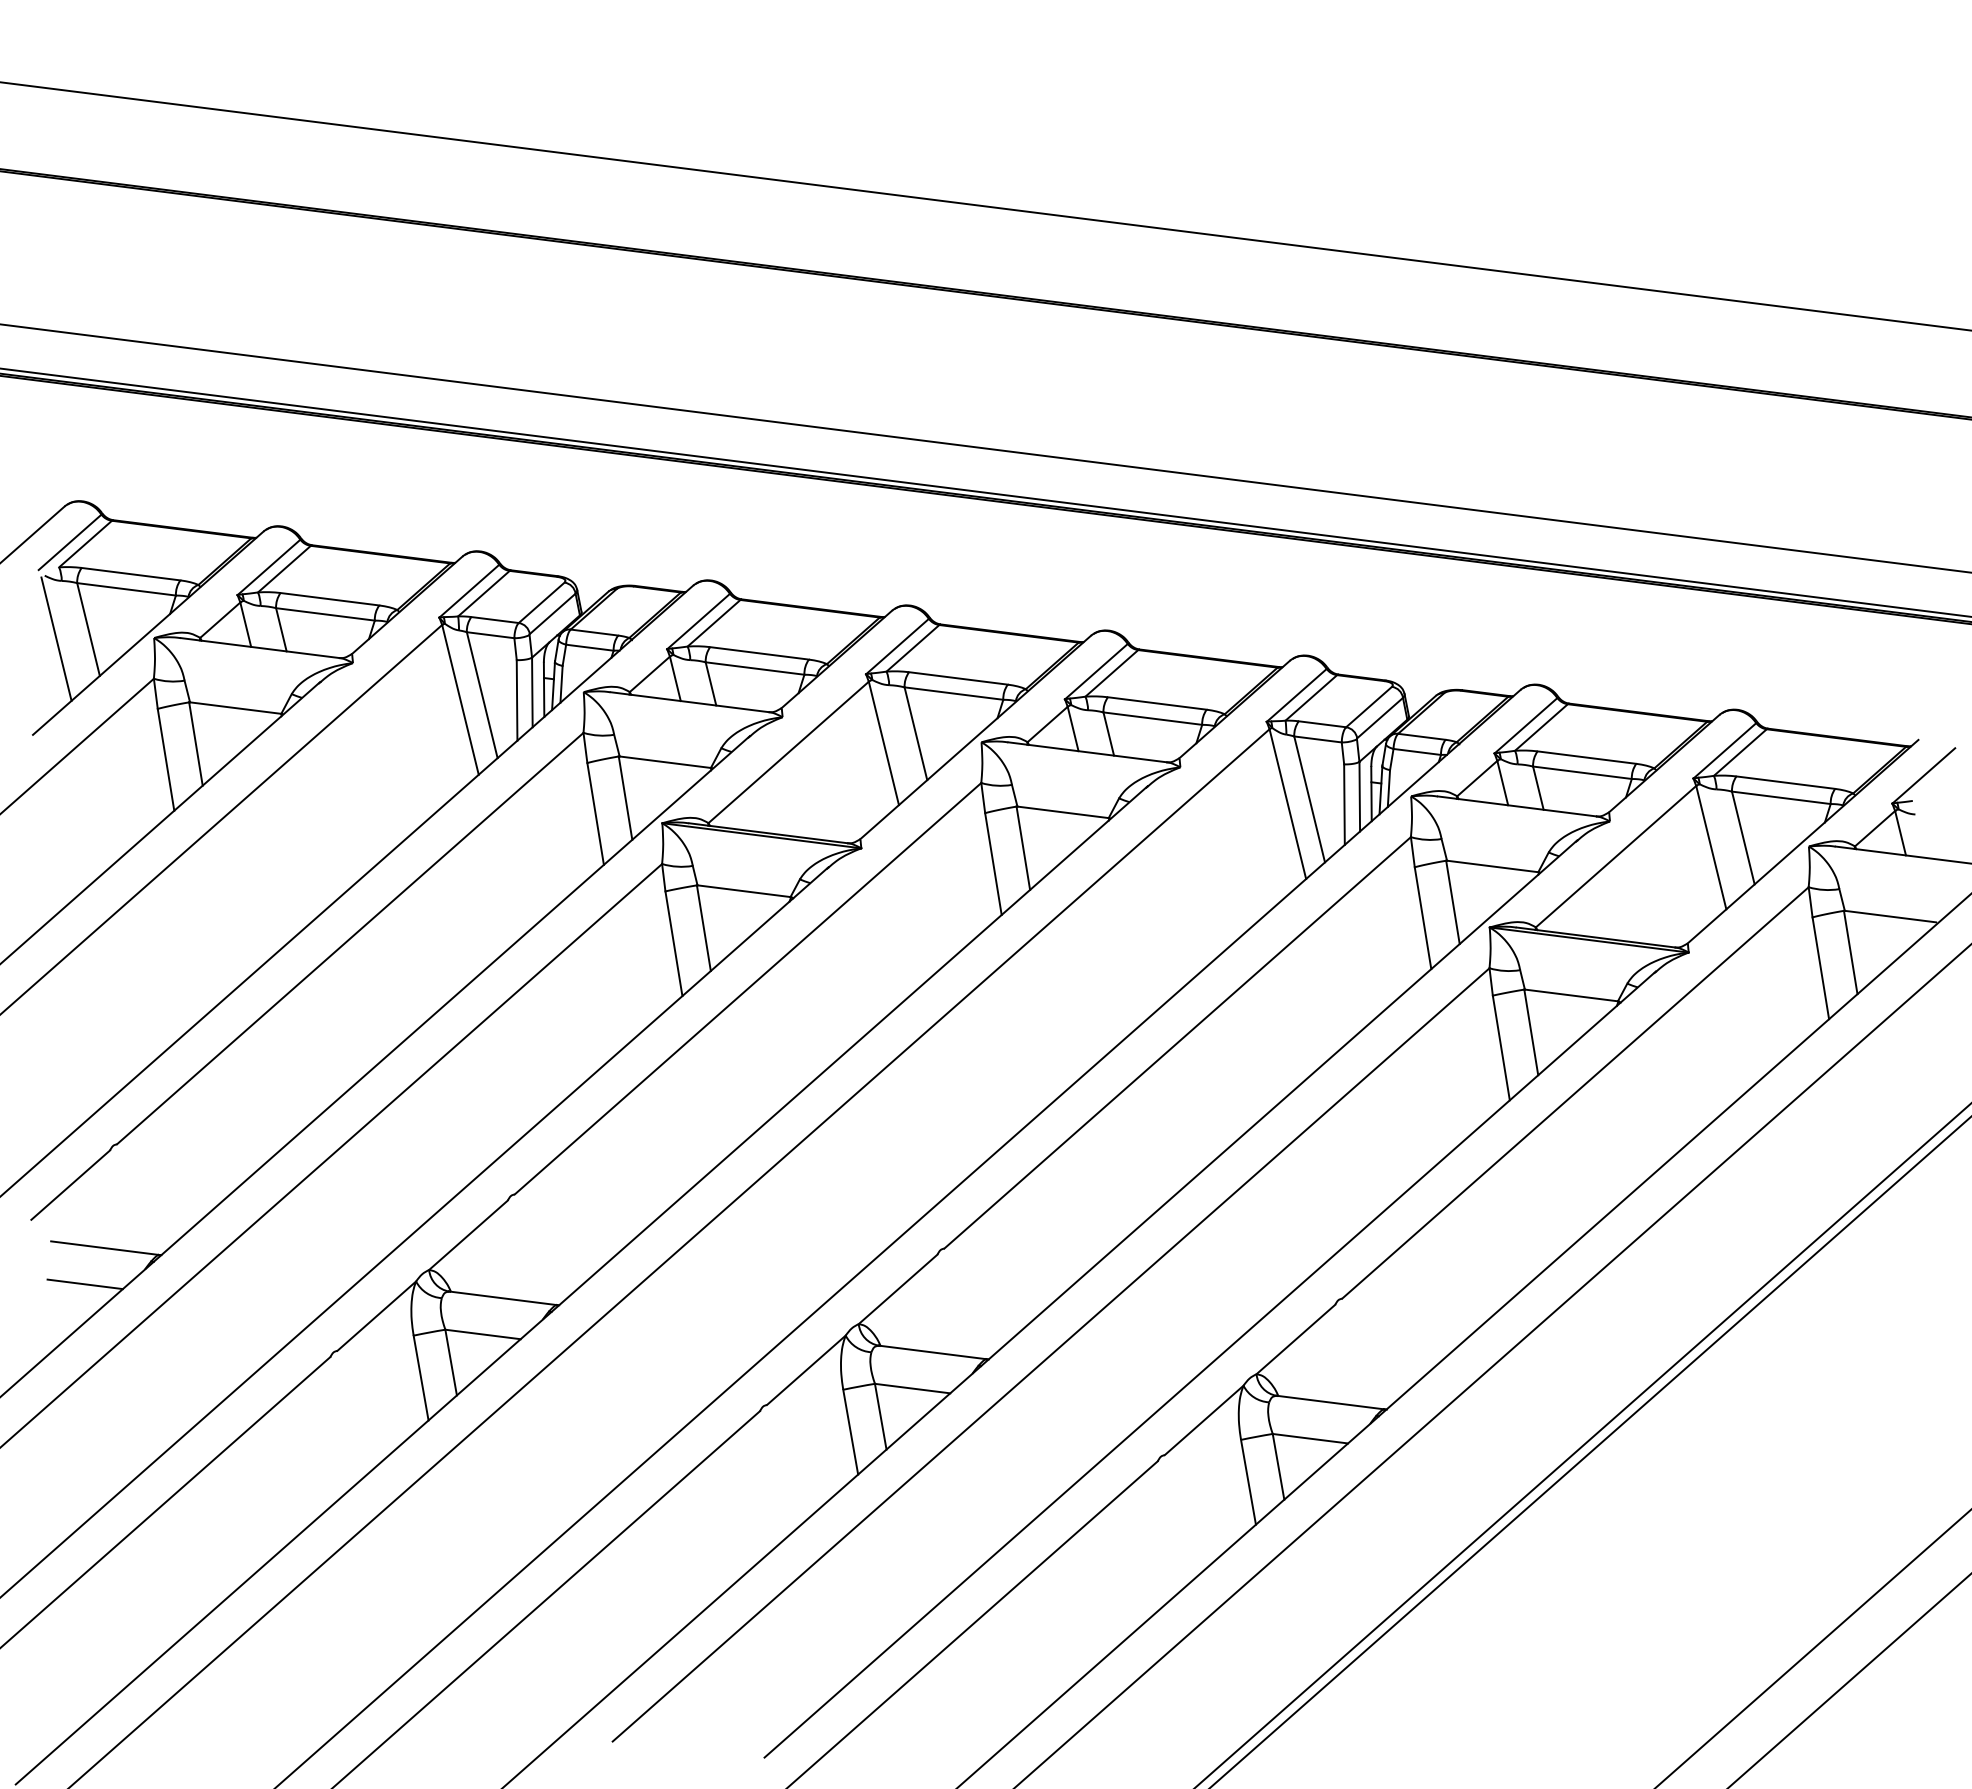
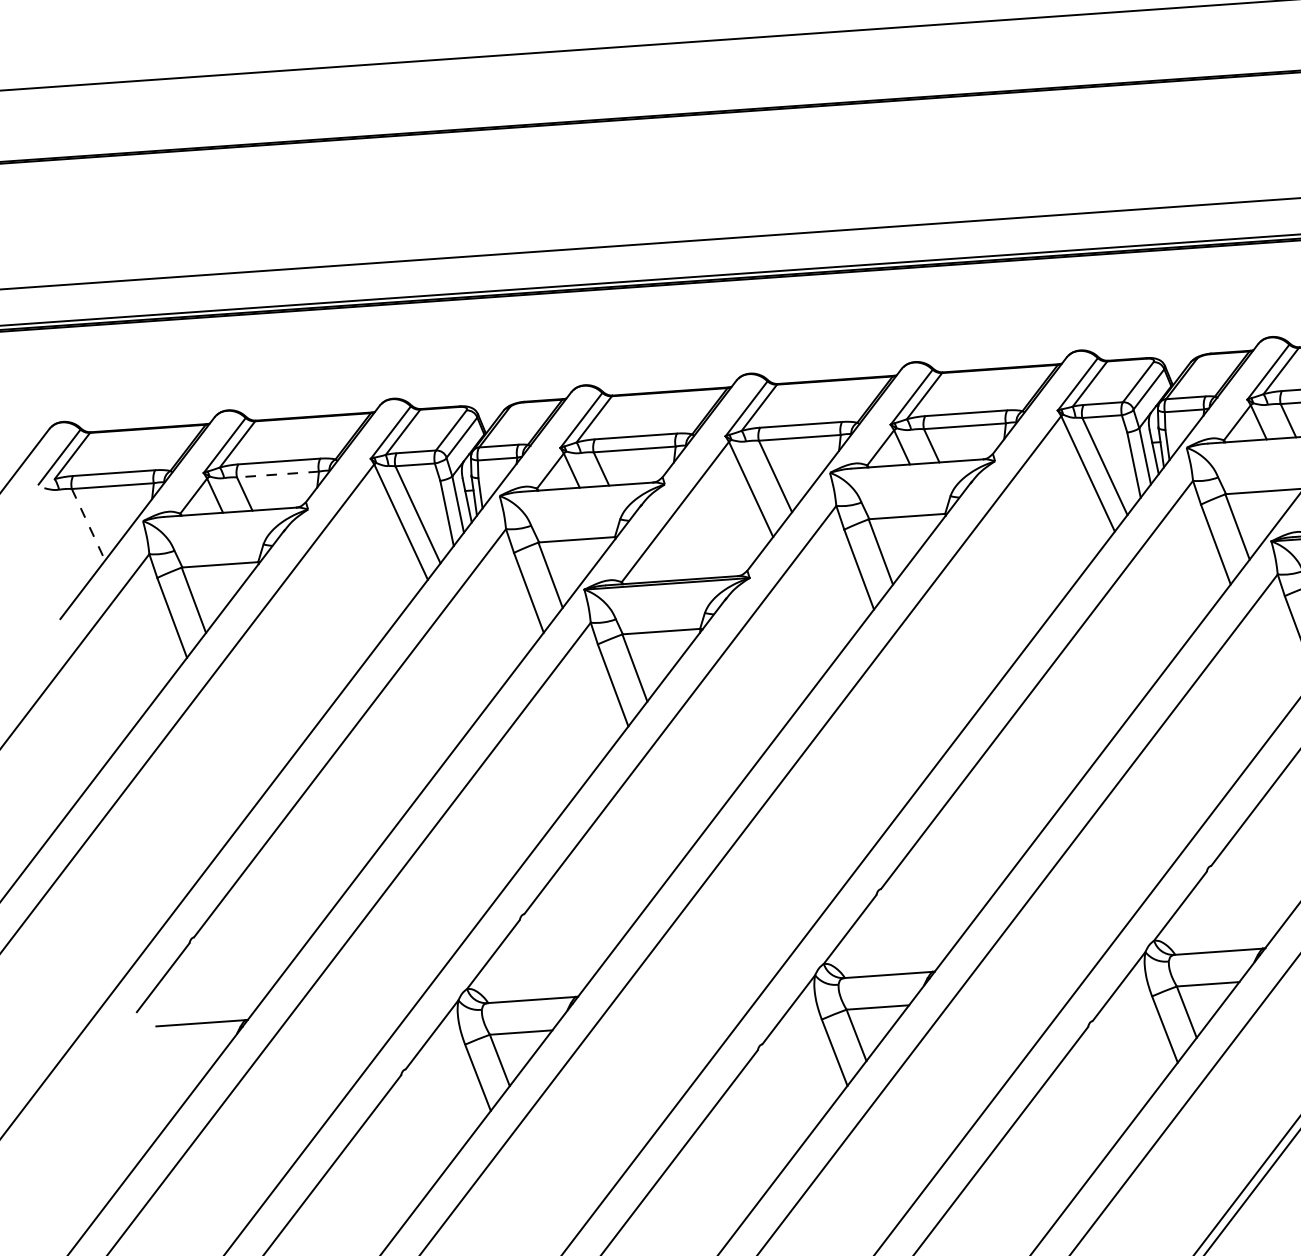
line: (325, 614) -> (278, 474), solid -> dashed
line: (88, 629) -> (88, 524), solid -> dashed
line: (56, 638) -> (64, 537), removed
line: (84, 1284) -> (190, 1055), removed

